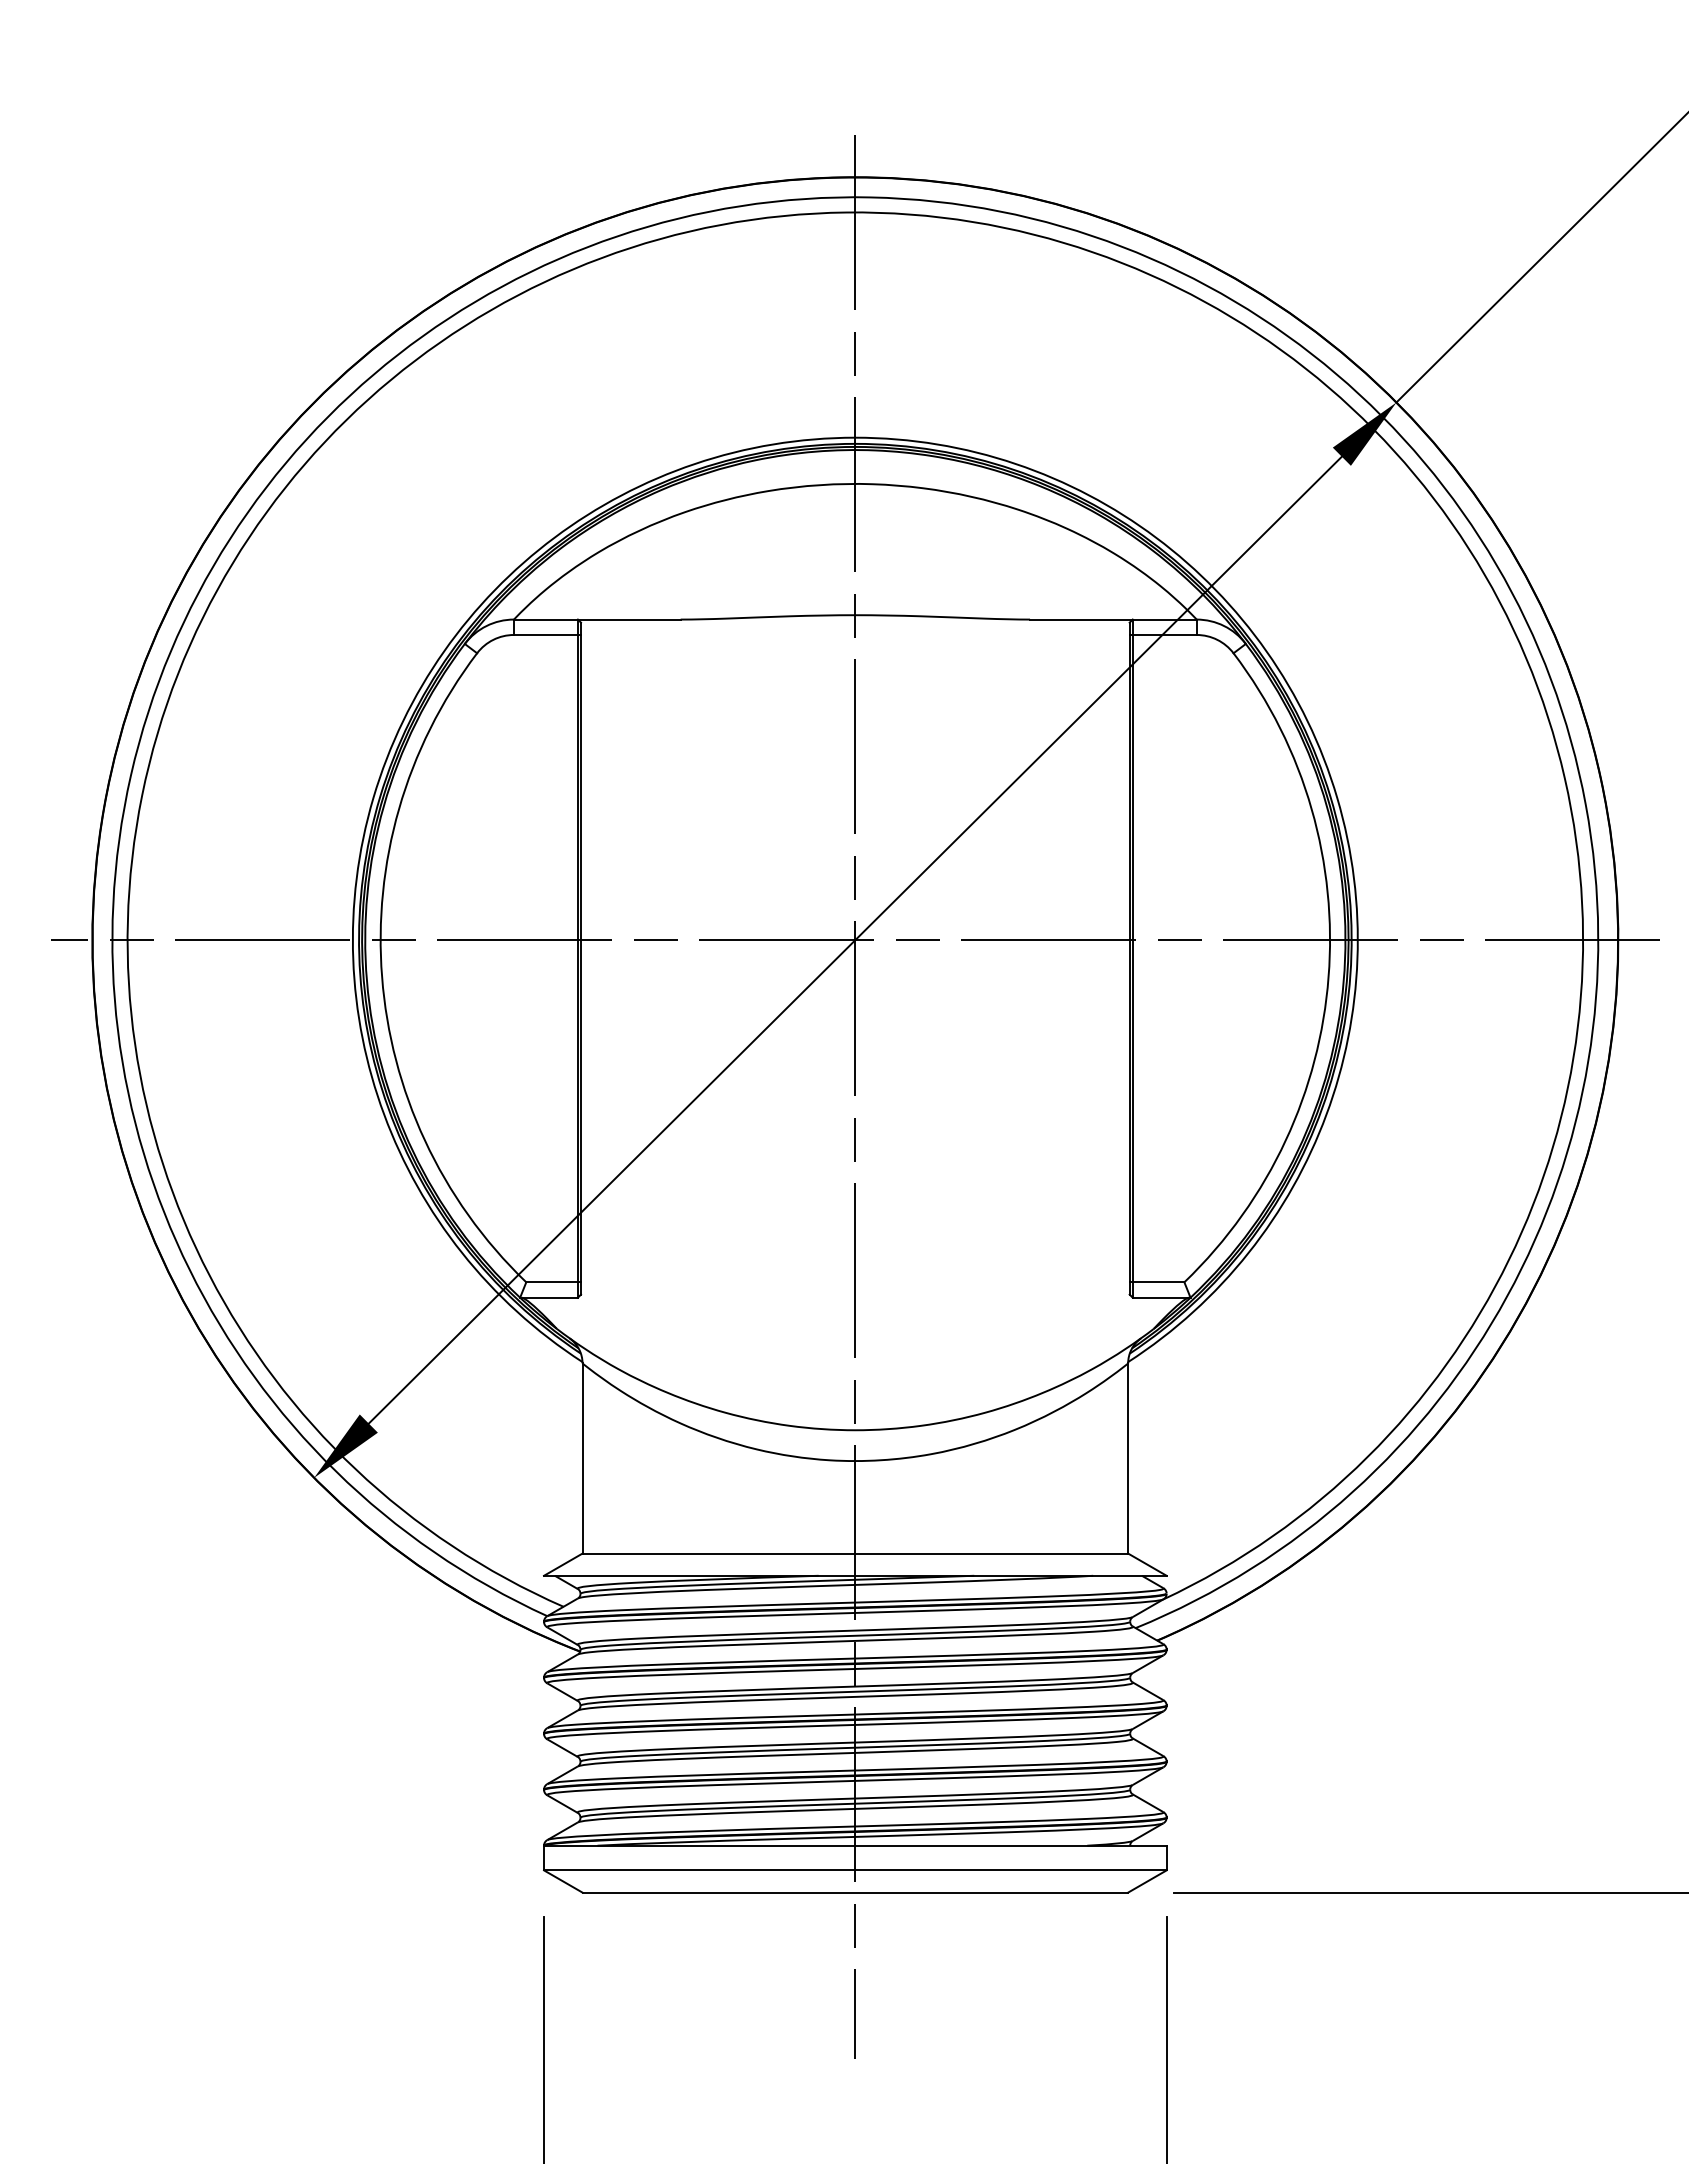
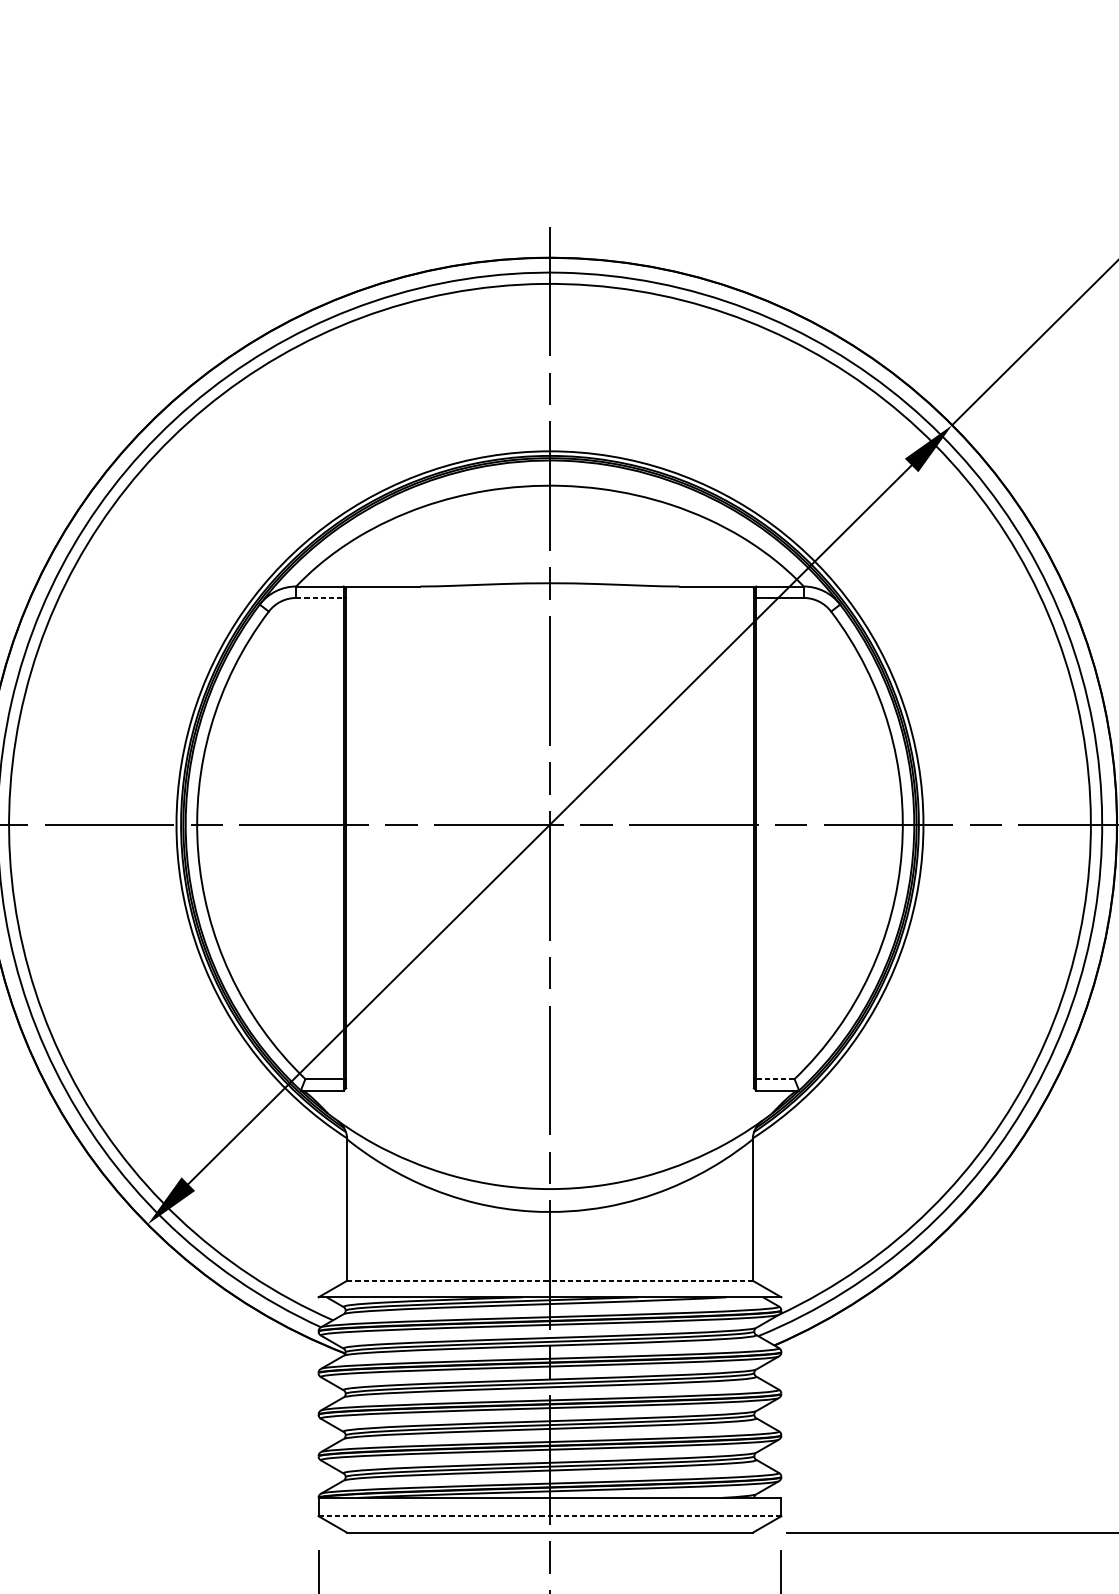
line: (545, 634) -> (319, 597), solid -> dashed
line: (1158, 1282) -> (775, 1079), solid -> dashed
line: (855, 1553) -> (550, 1280), solid -> dashed
line: (855, 1870) -> (550, 1516), solid -> dashed

